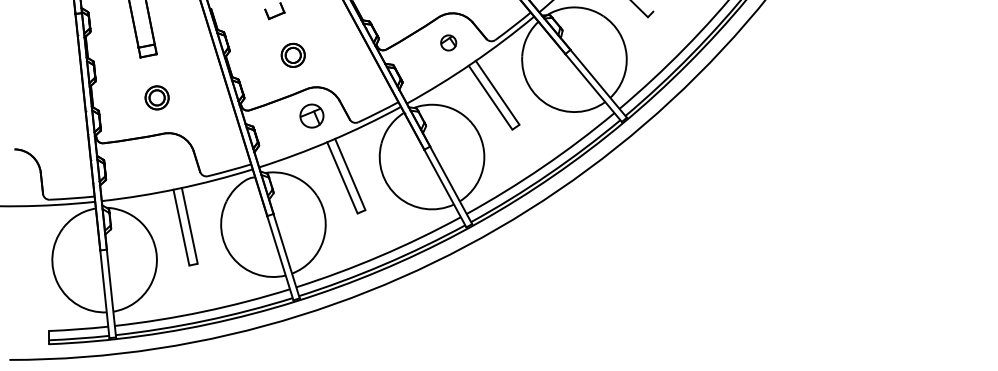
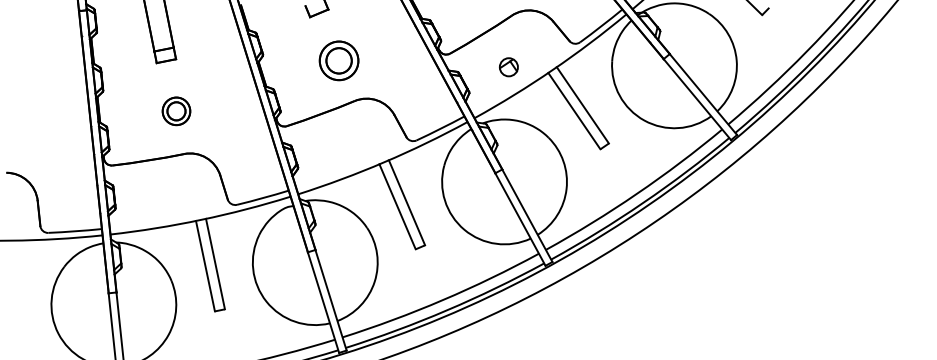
part: (448, 42) -> (508, 66), moved
part: (292, 54) -> (338, 59), size x1.4
part: (311, 115) -> (360, 132), removed

